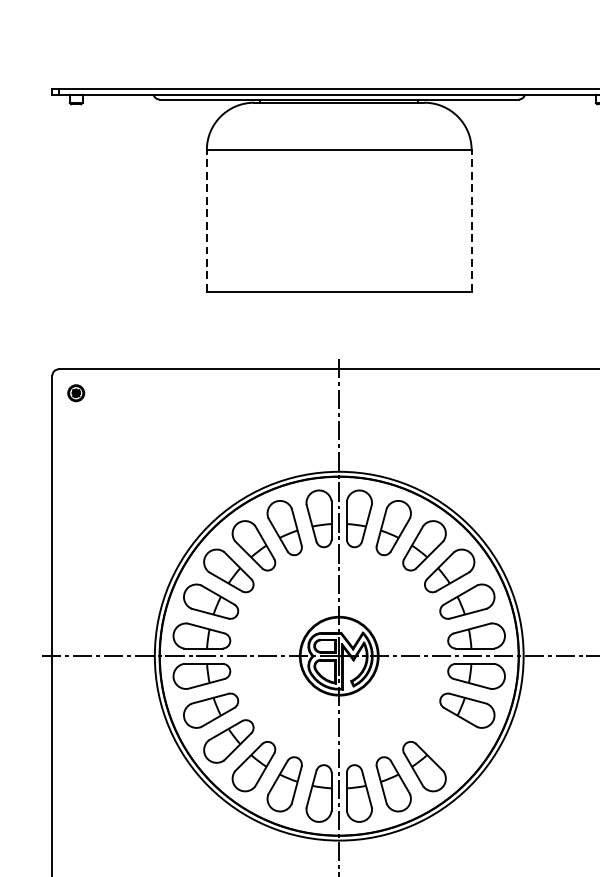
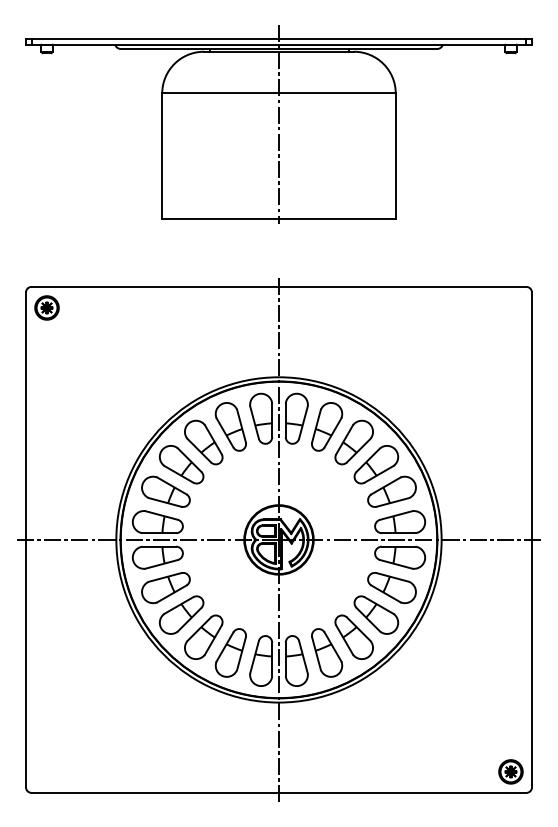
line: (339, 185) -> (279, 124), added
line: (207, 221) -> (162, 156), dashed -> solid
line: (471, 221) -> (395, 156), dashed -> solid
part: (75, 392) -> (46, 307), size x1.67
part: (449, 740) -> (376, 614), added

